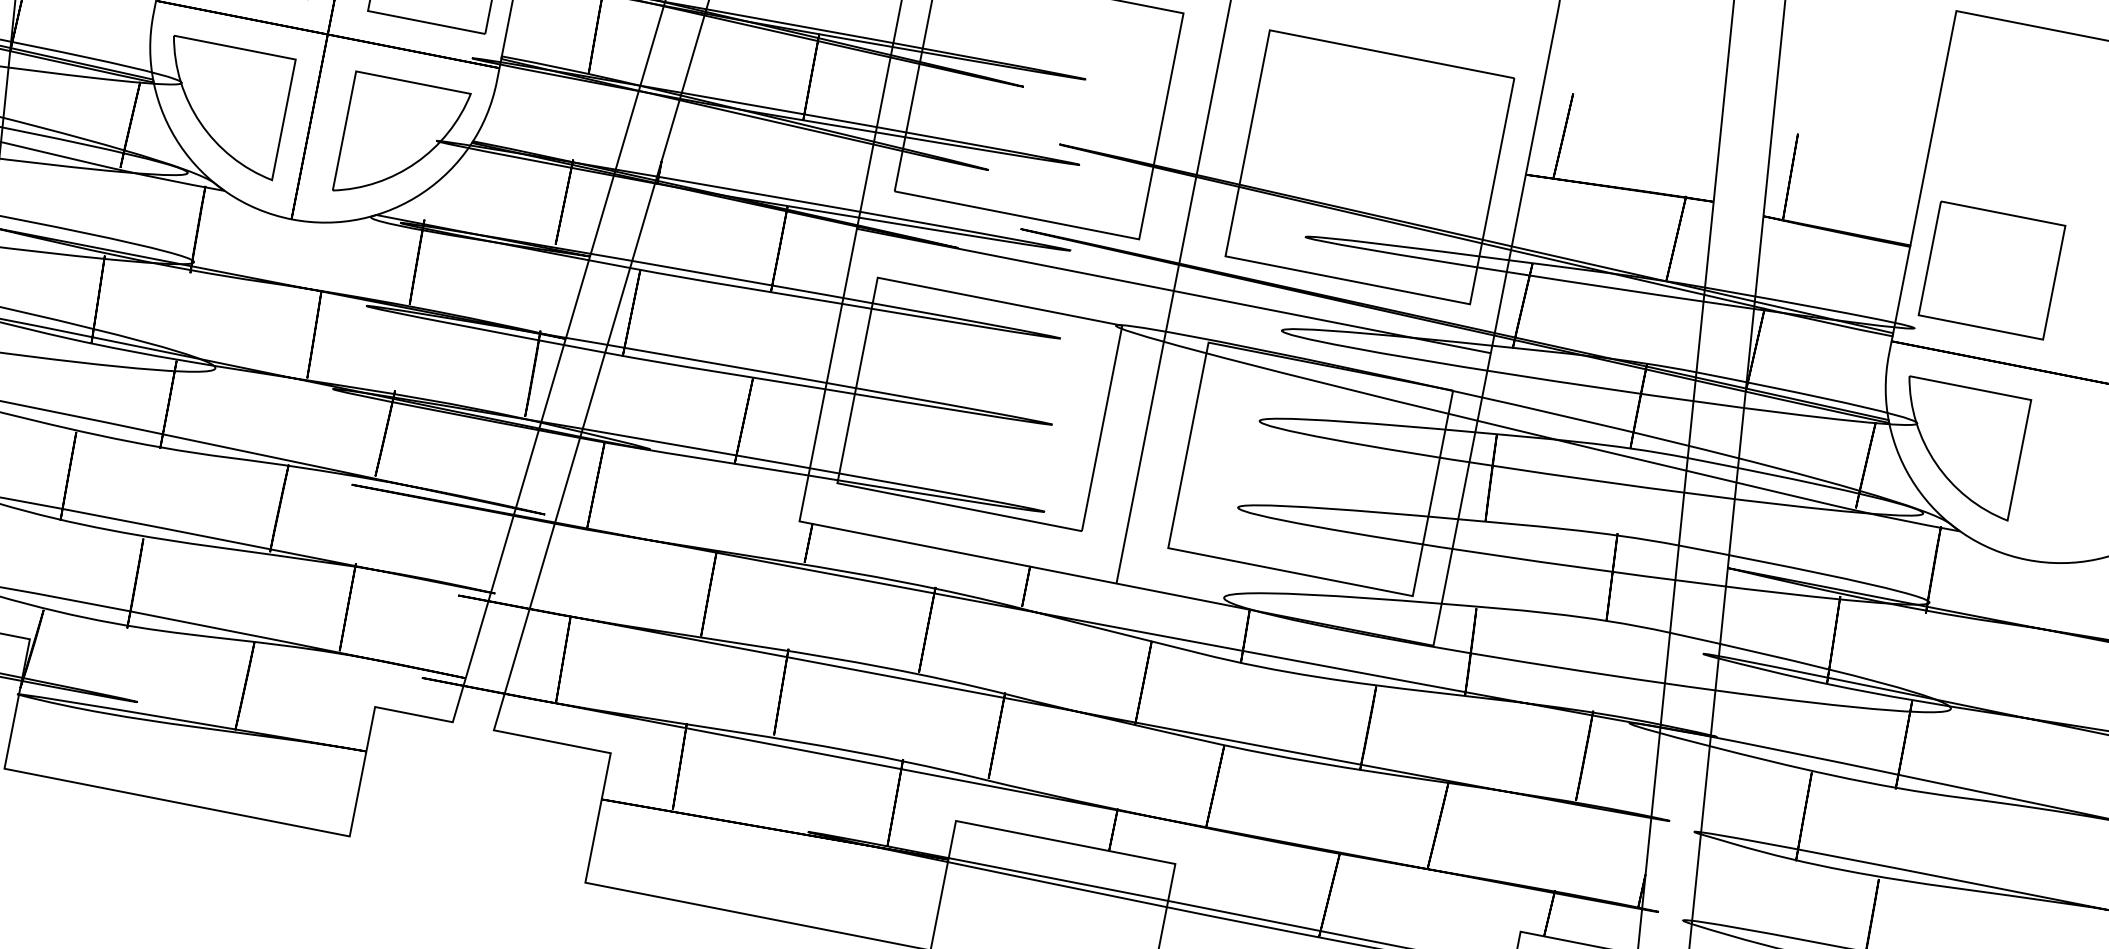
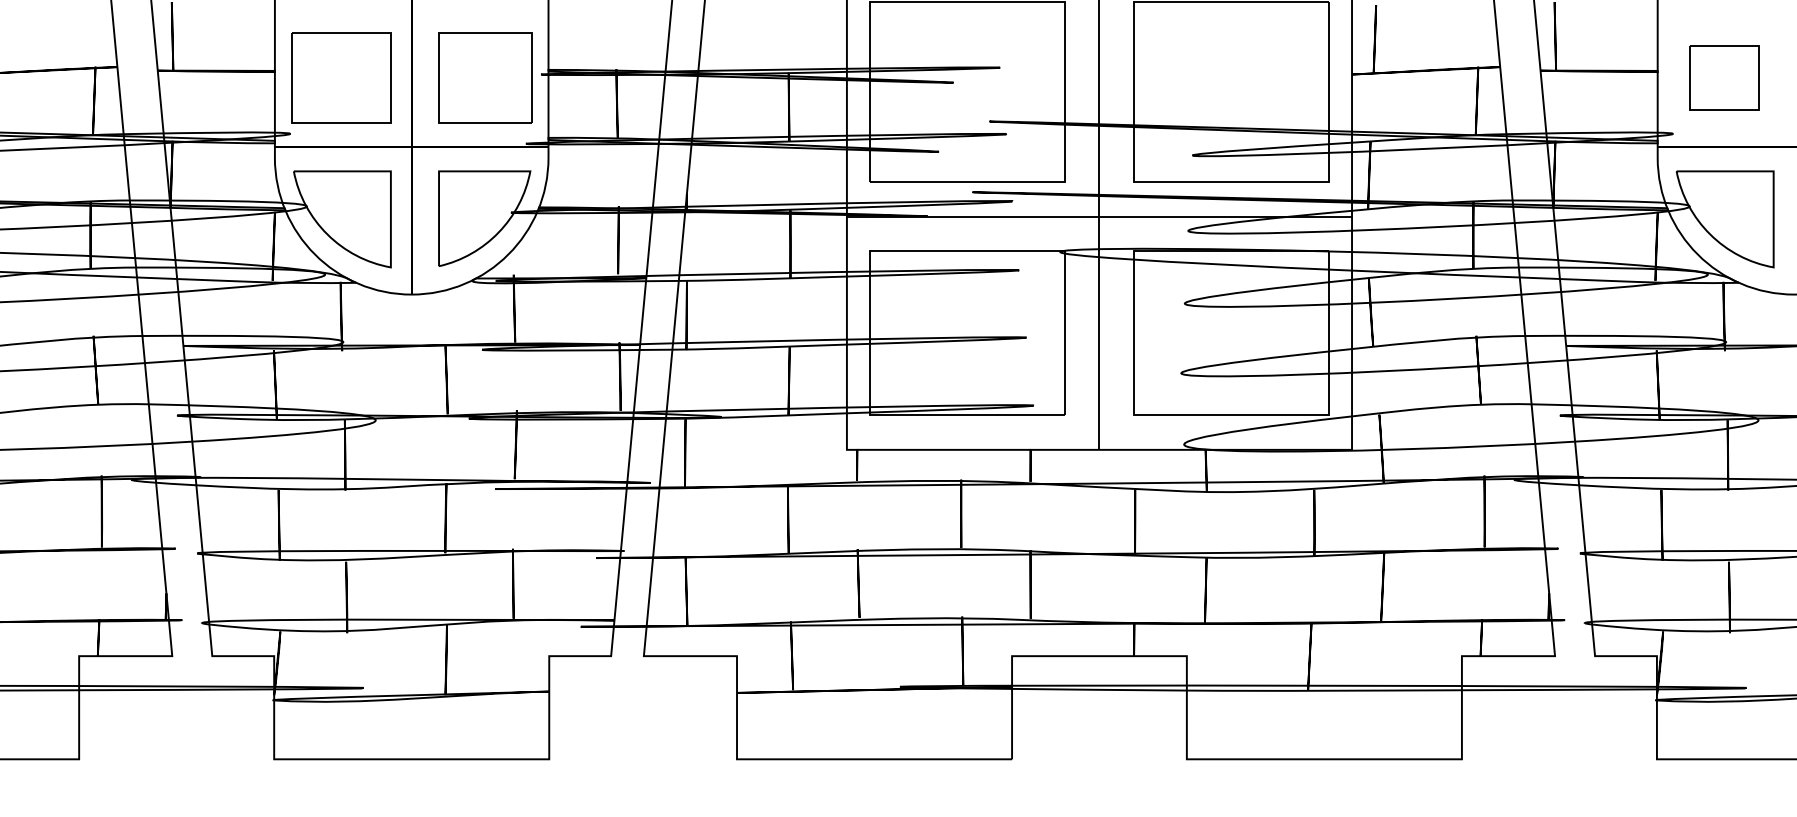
part: (1992, 270) -> (1724, 77), size x0.7

